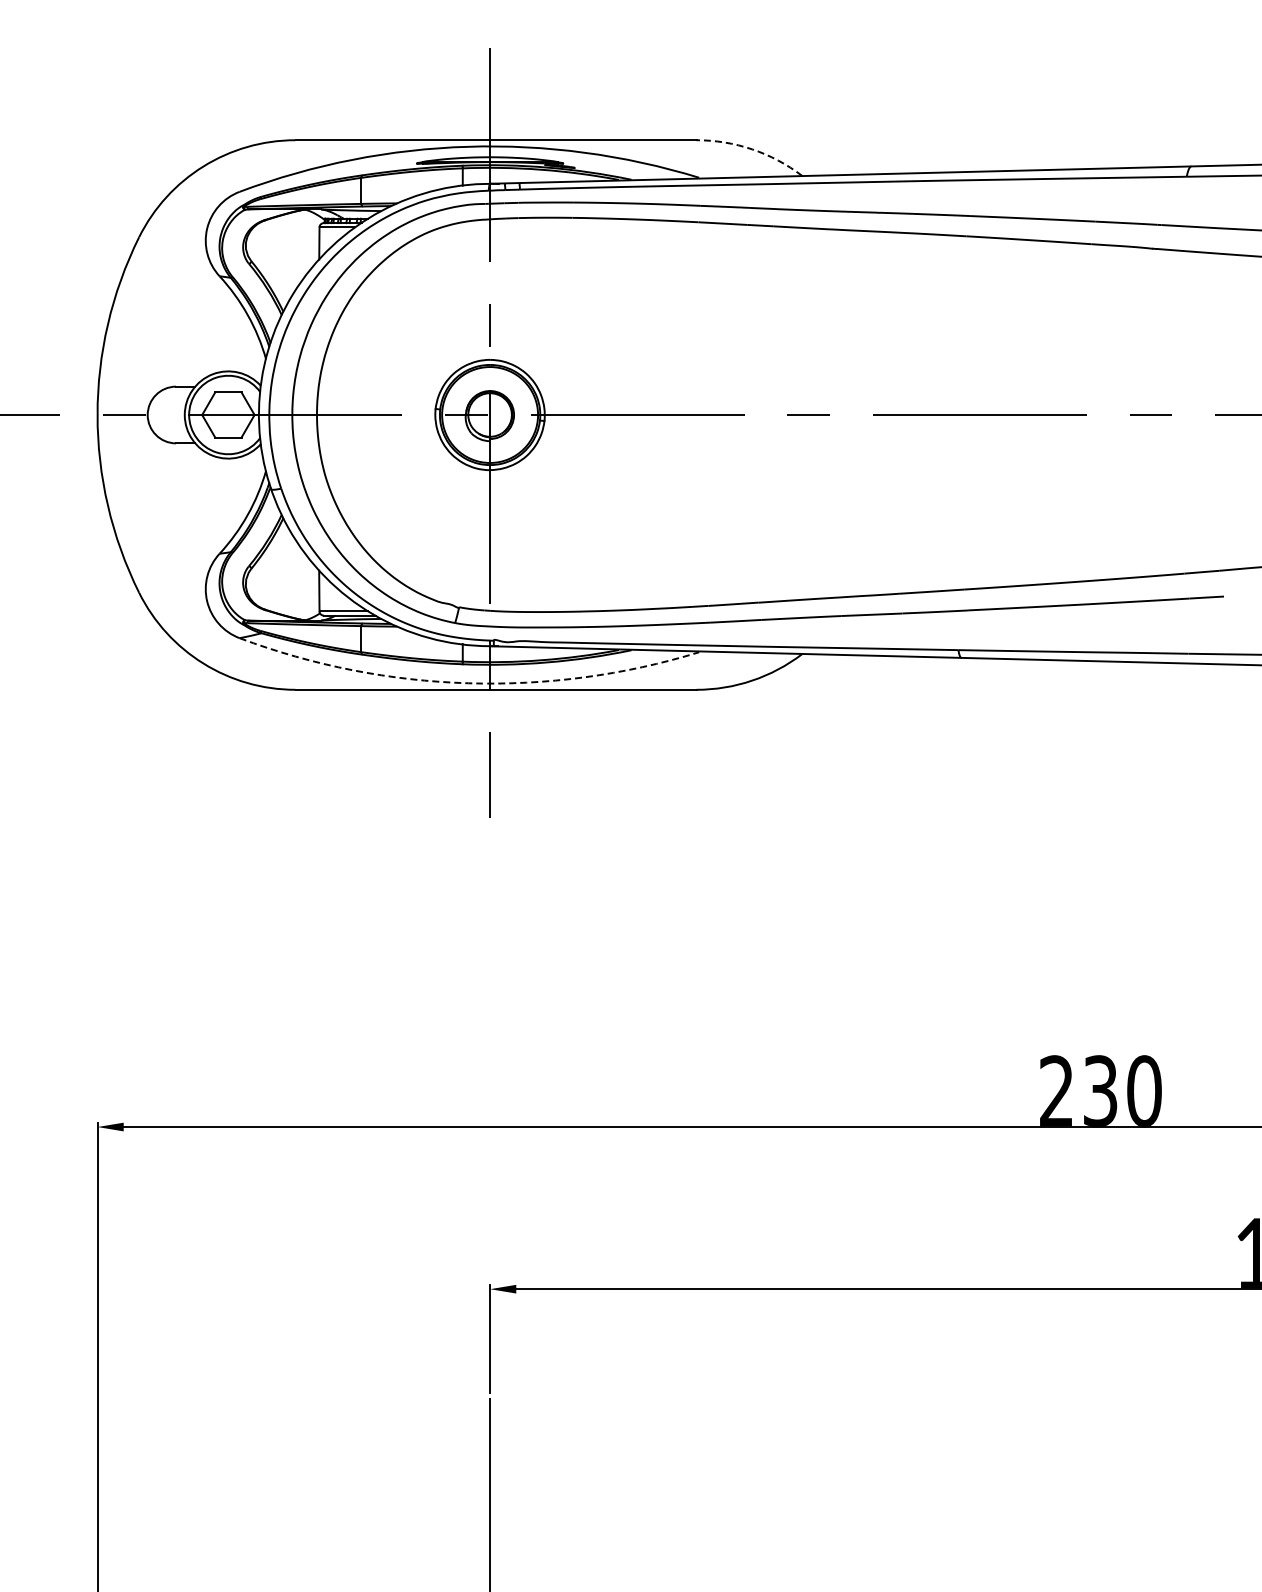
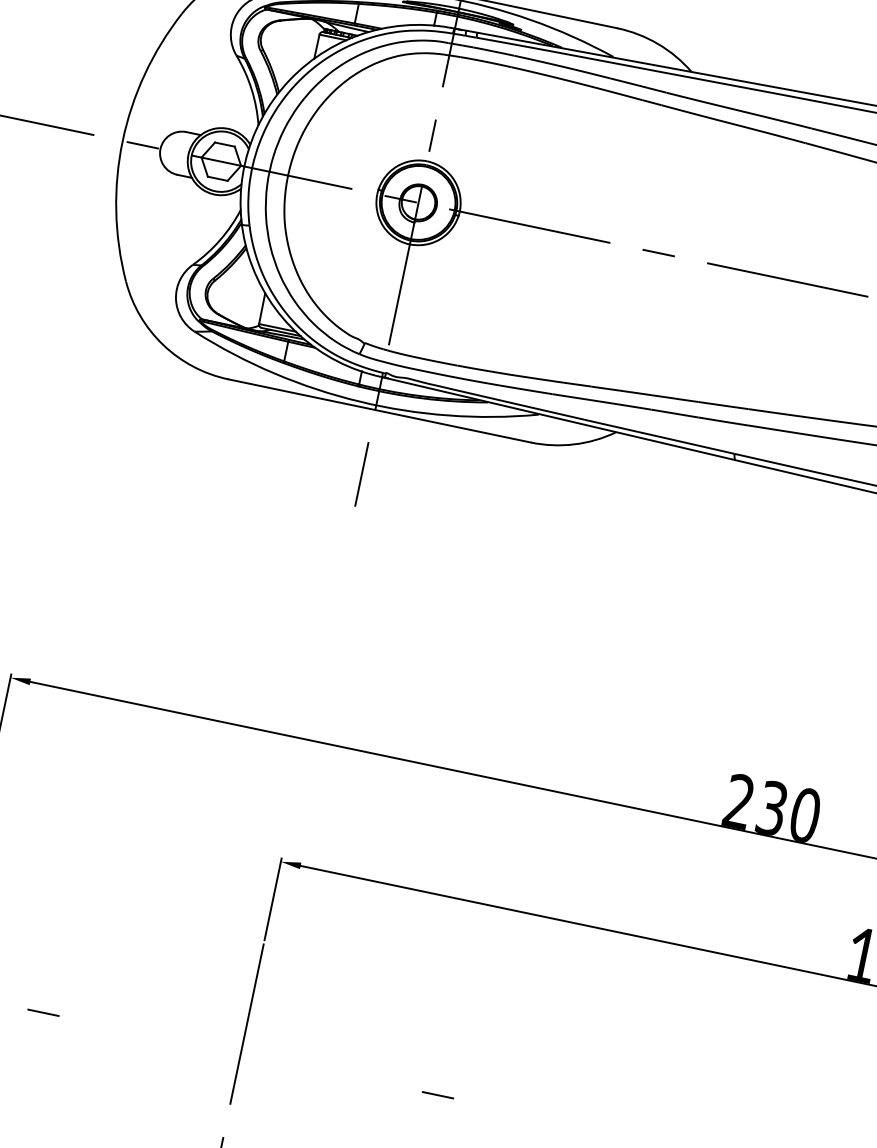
arc: (752, 149) -> (658, 44), dashed -> solid
arc: (468, 683) -> (360, 401), dashed -> solid
line: (751, 1543) -> (437, 1094), added
line: (228, 1544) -> (43, 1013), added

